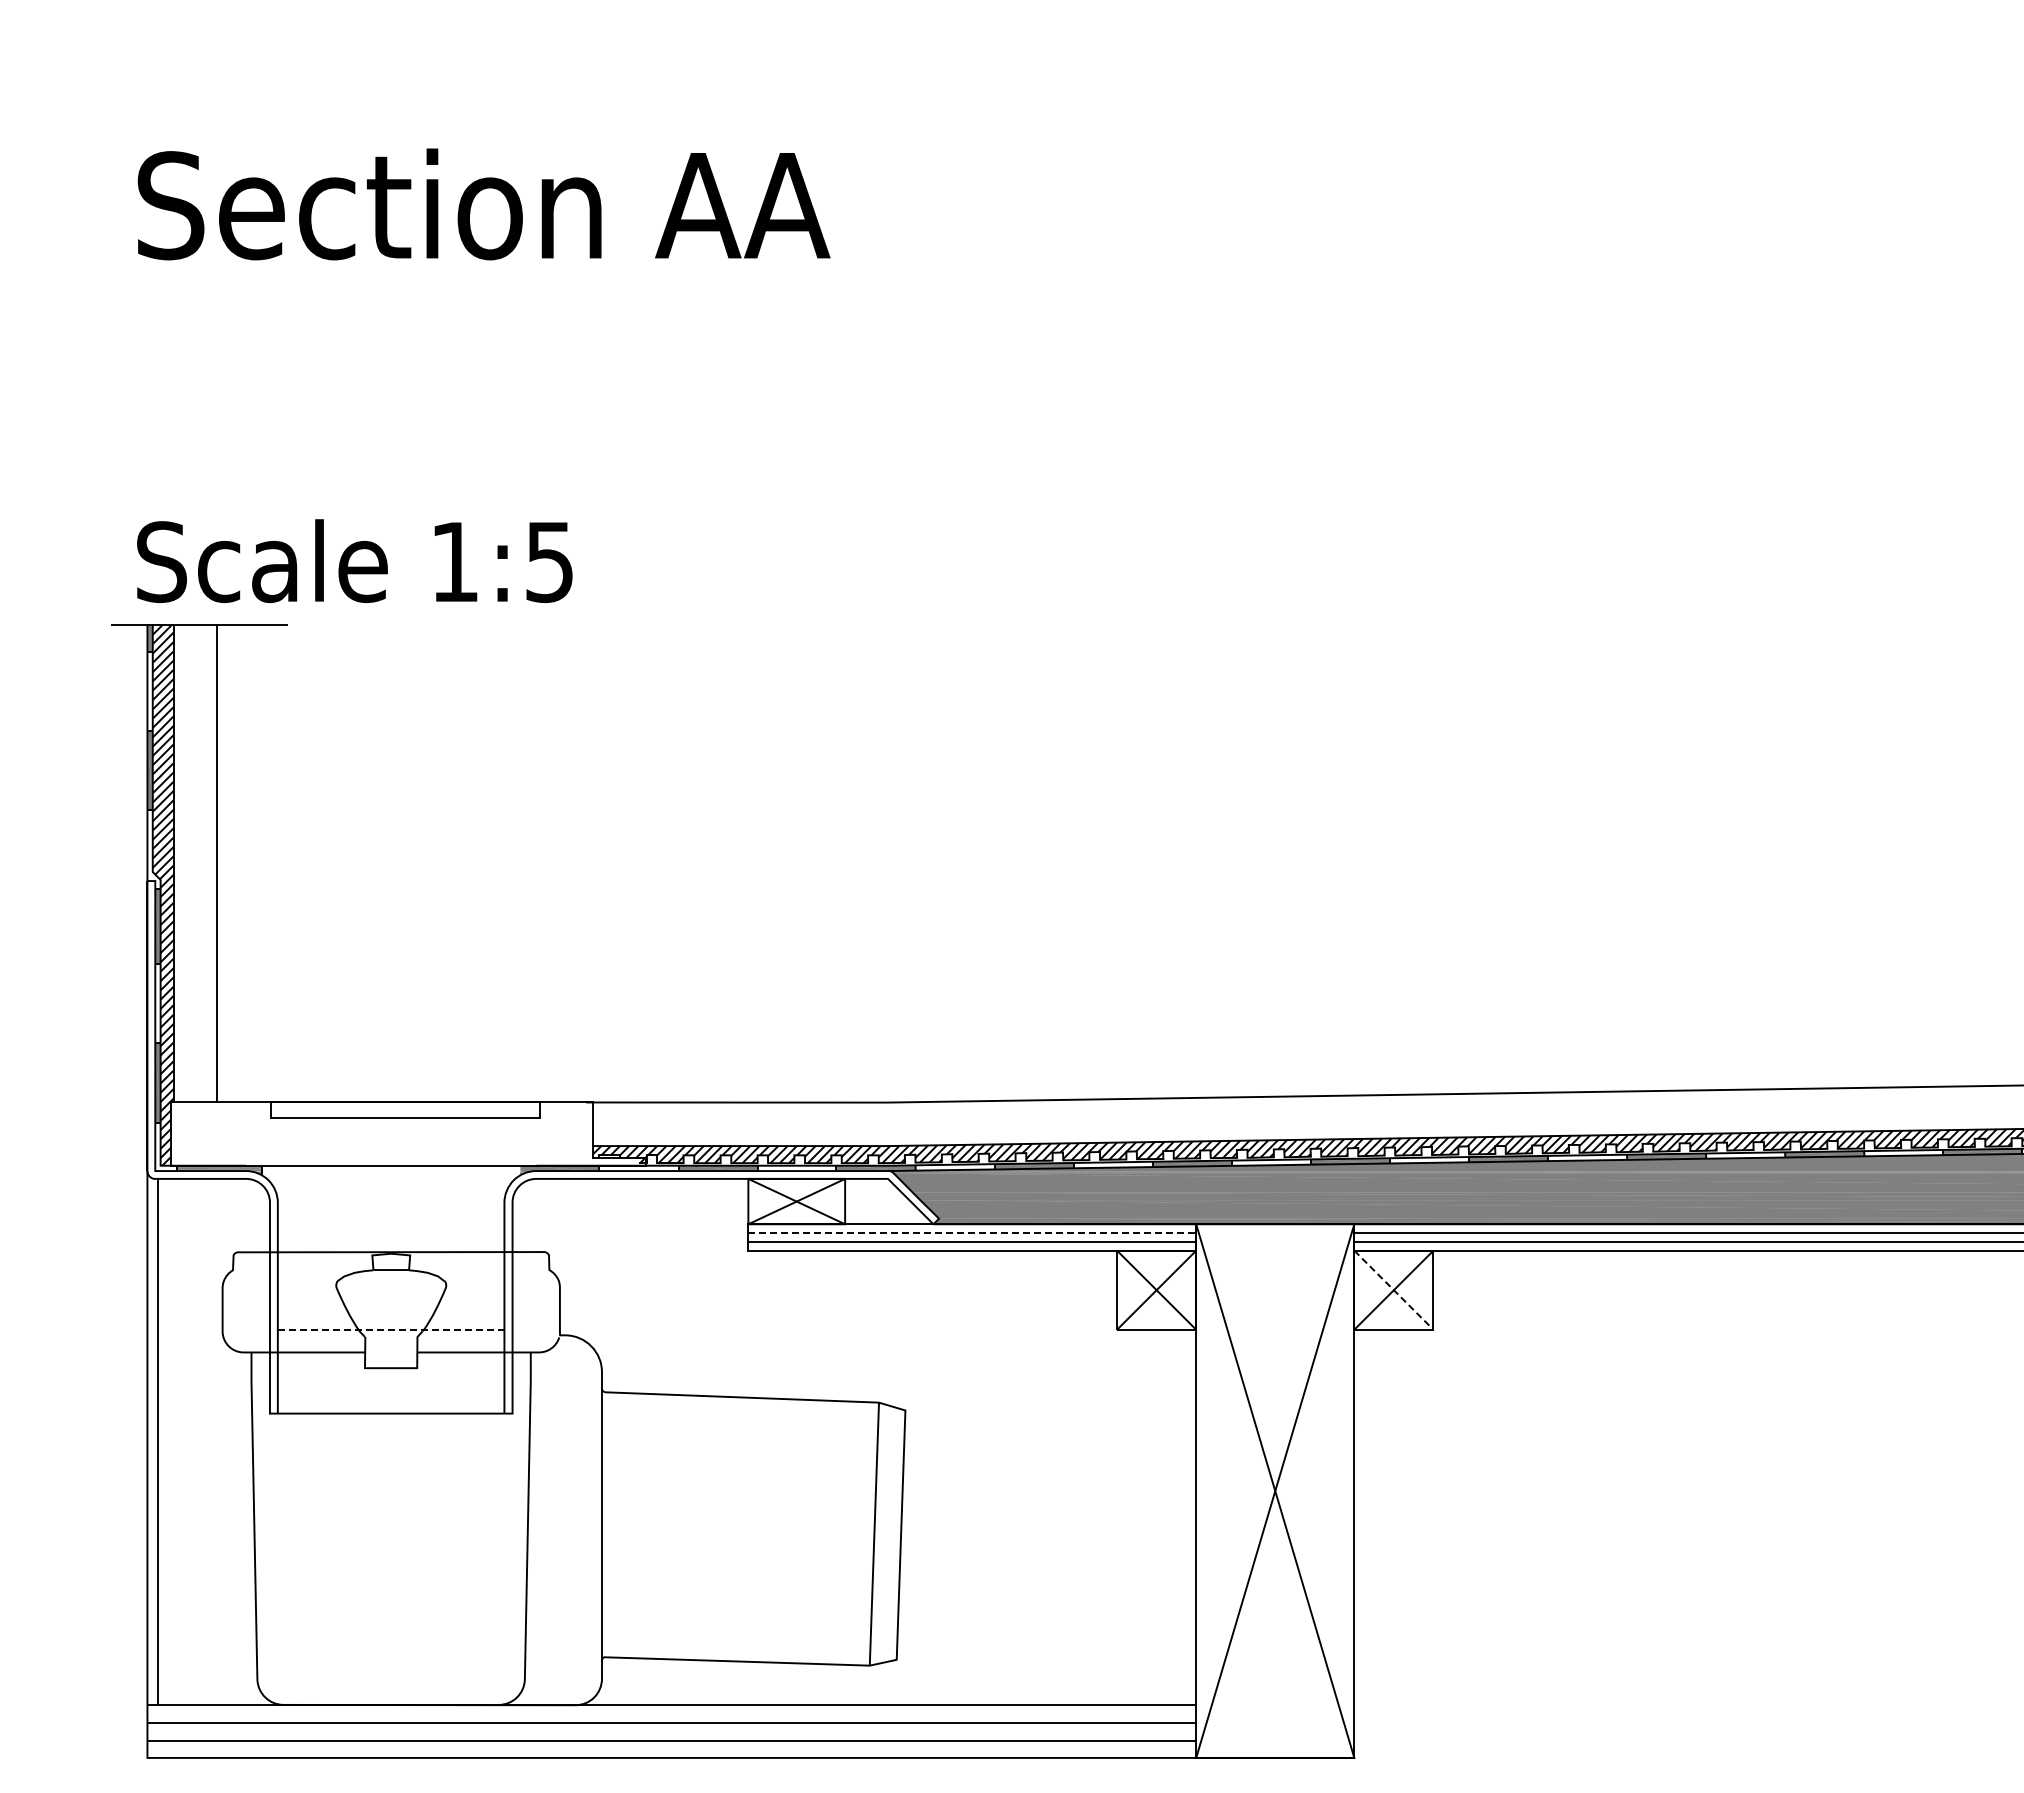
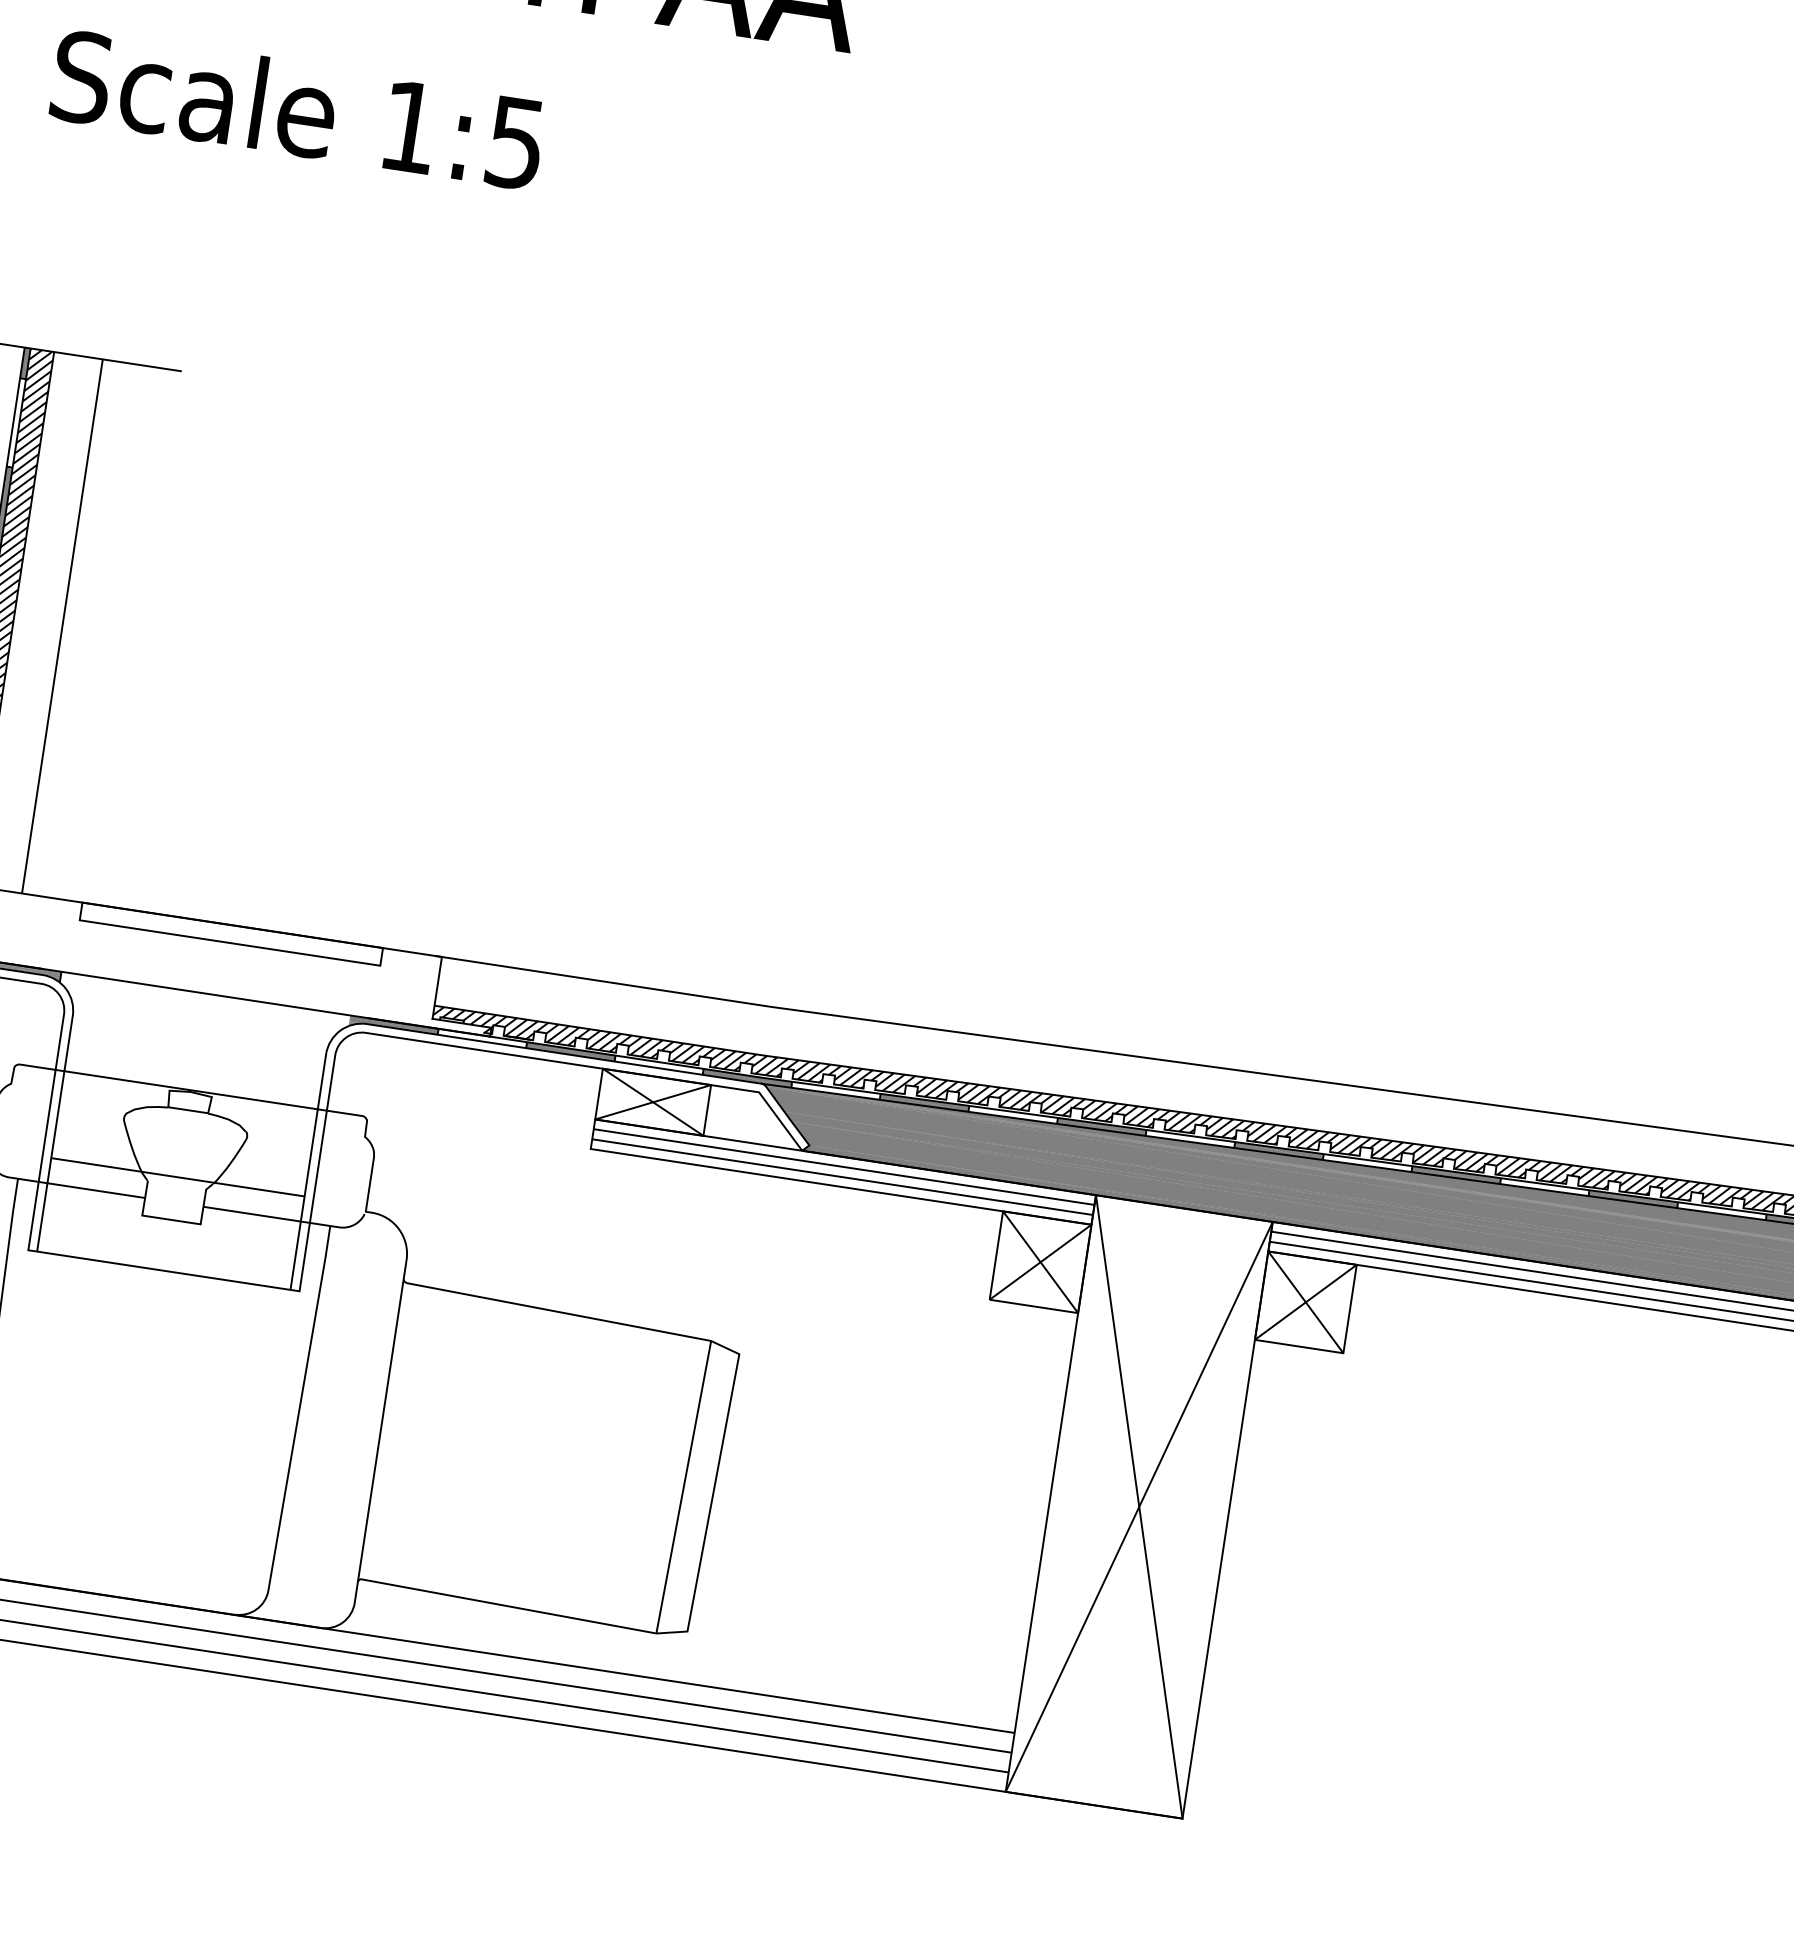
text: (354, 561) -> (297, 109), moved
line: (972, 1232) -> (844, 1166), dashed -> solid
line: (1393, 1290) -> (1305, 1302), dashed -> solid
line: (391, 1330) -> (178, 1177), dashed -> solid

